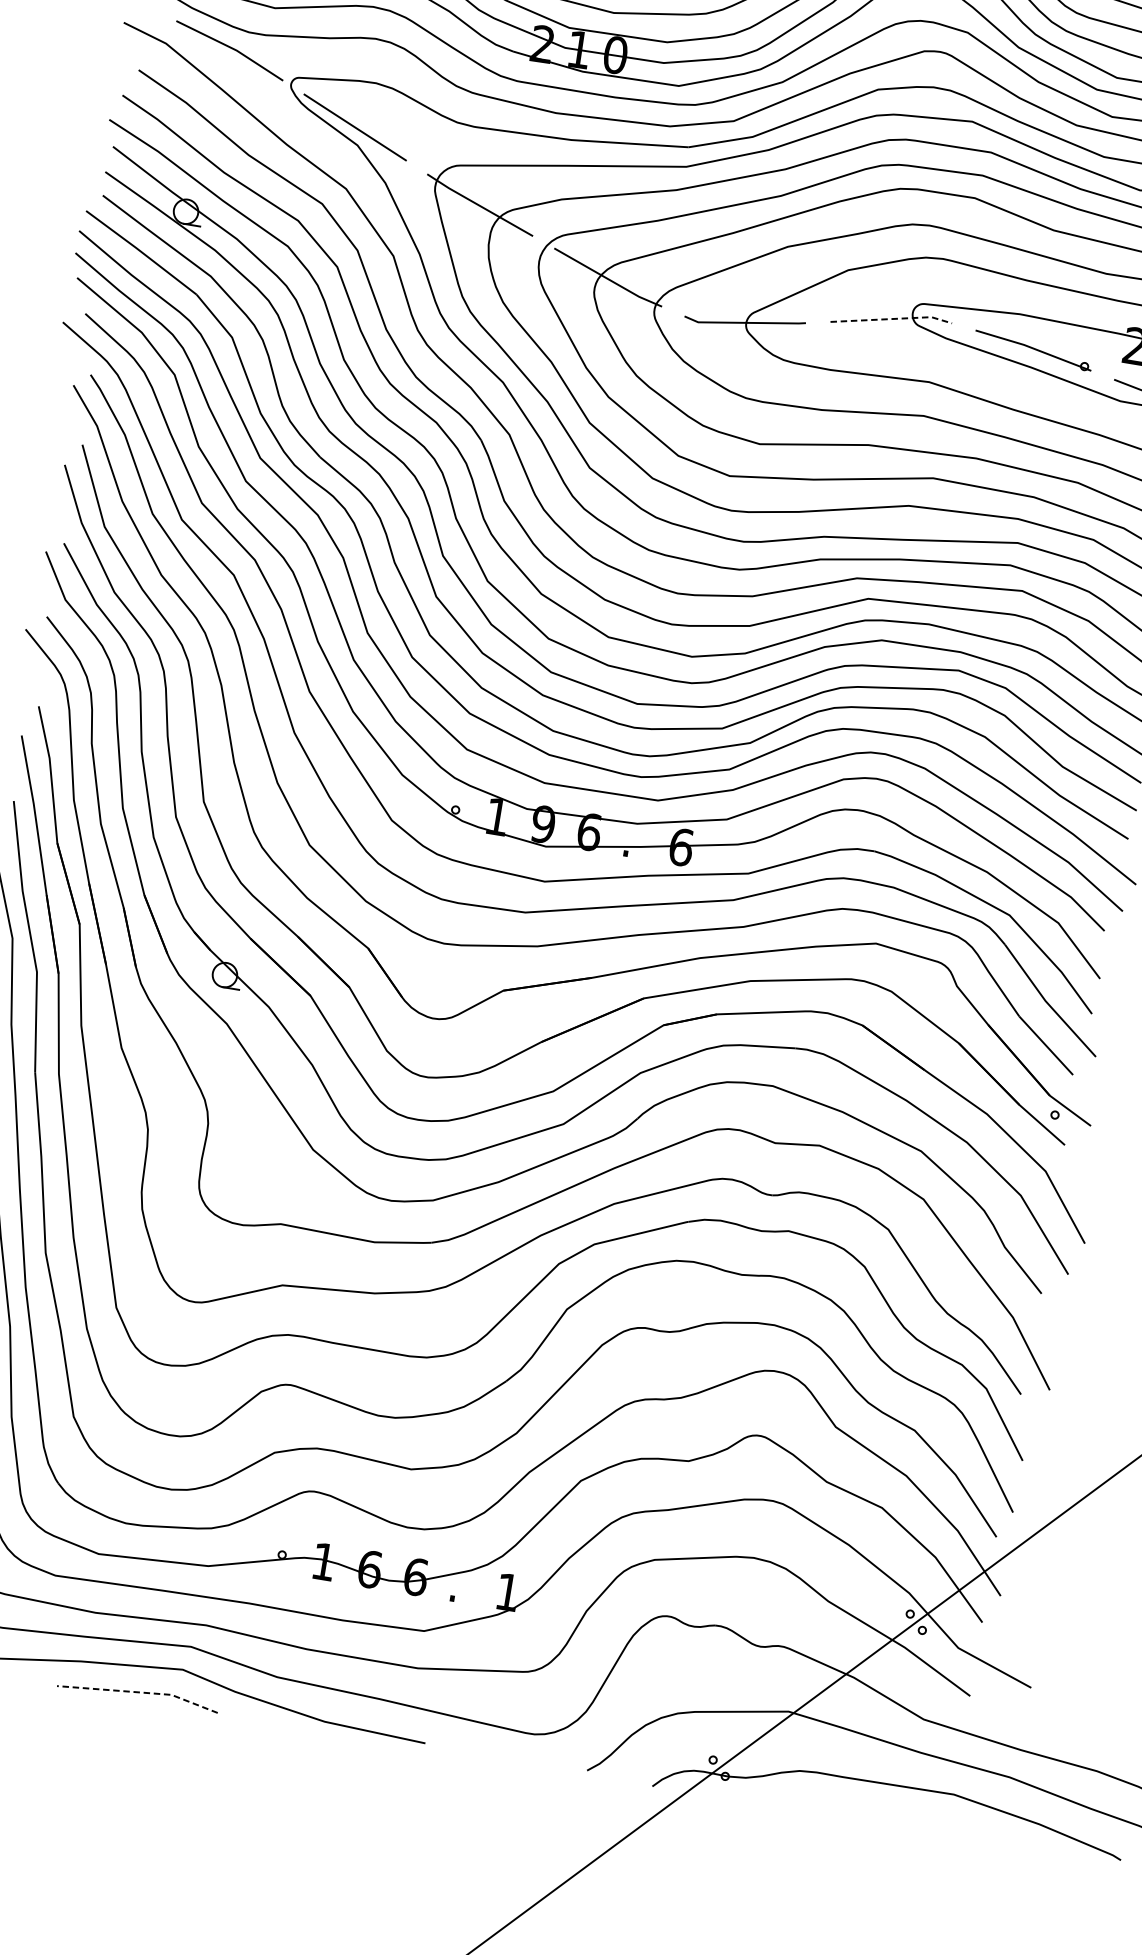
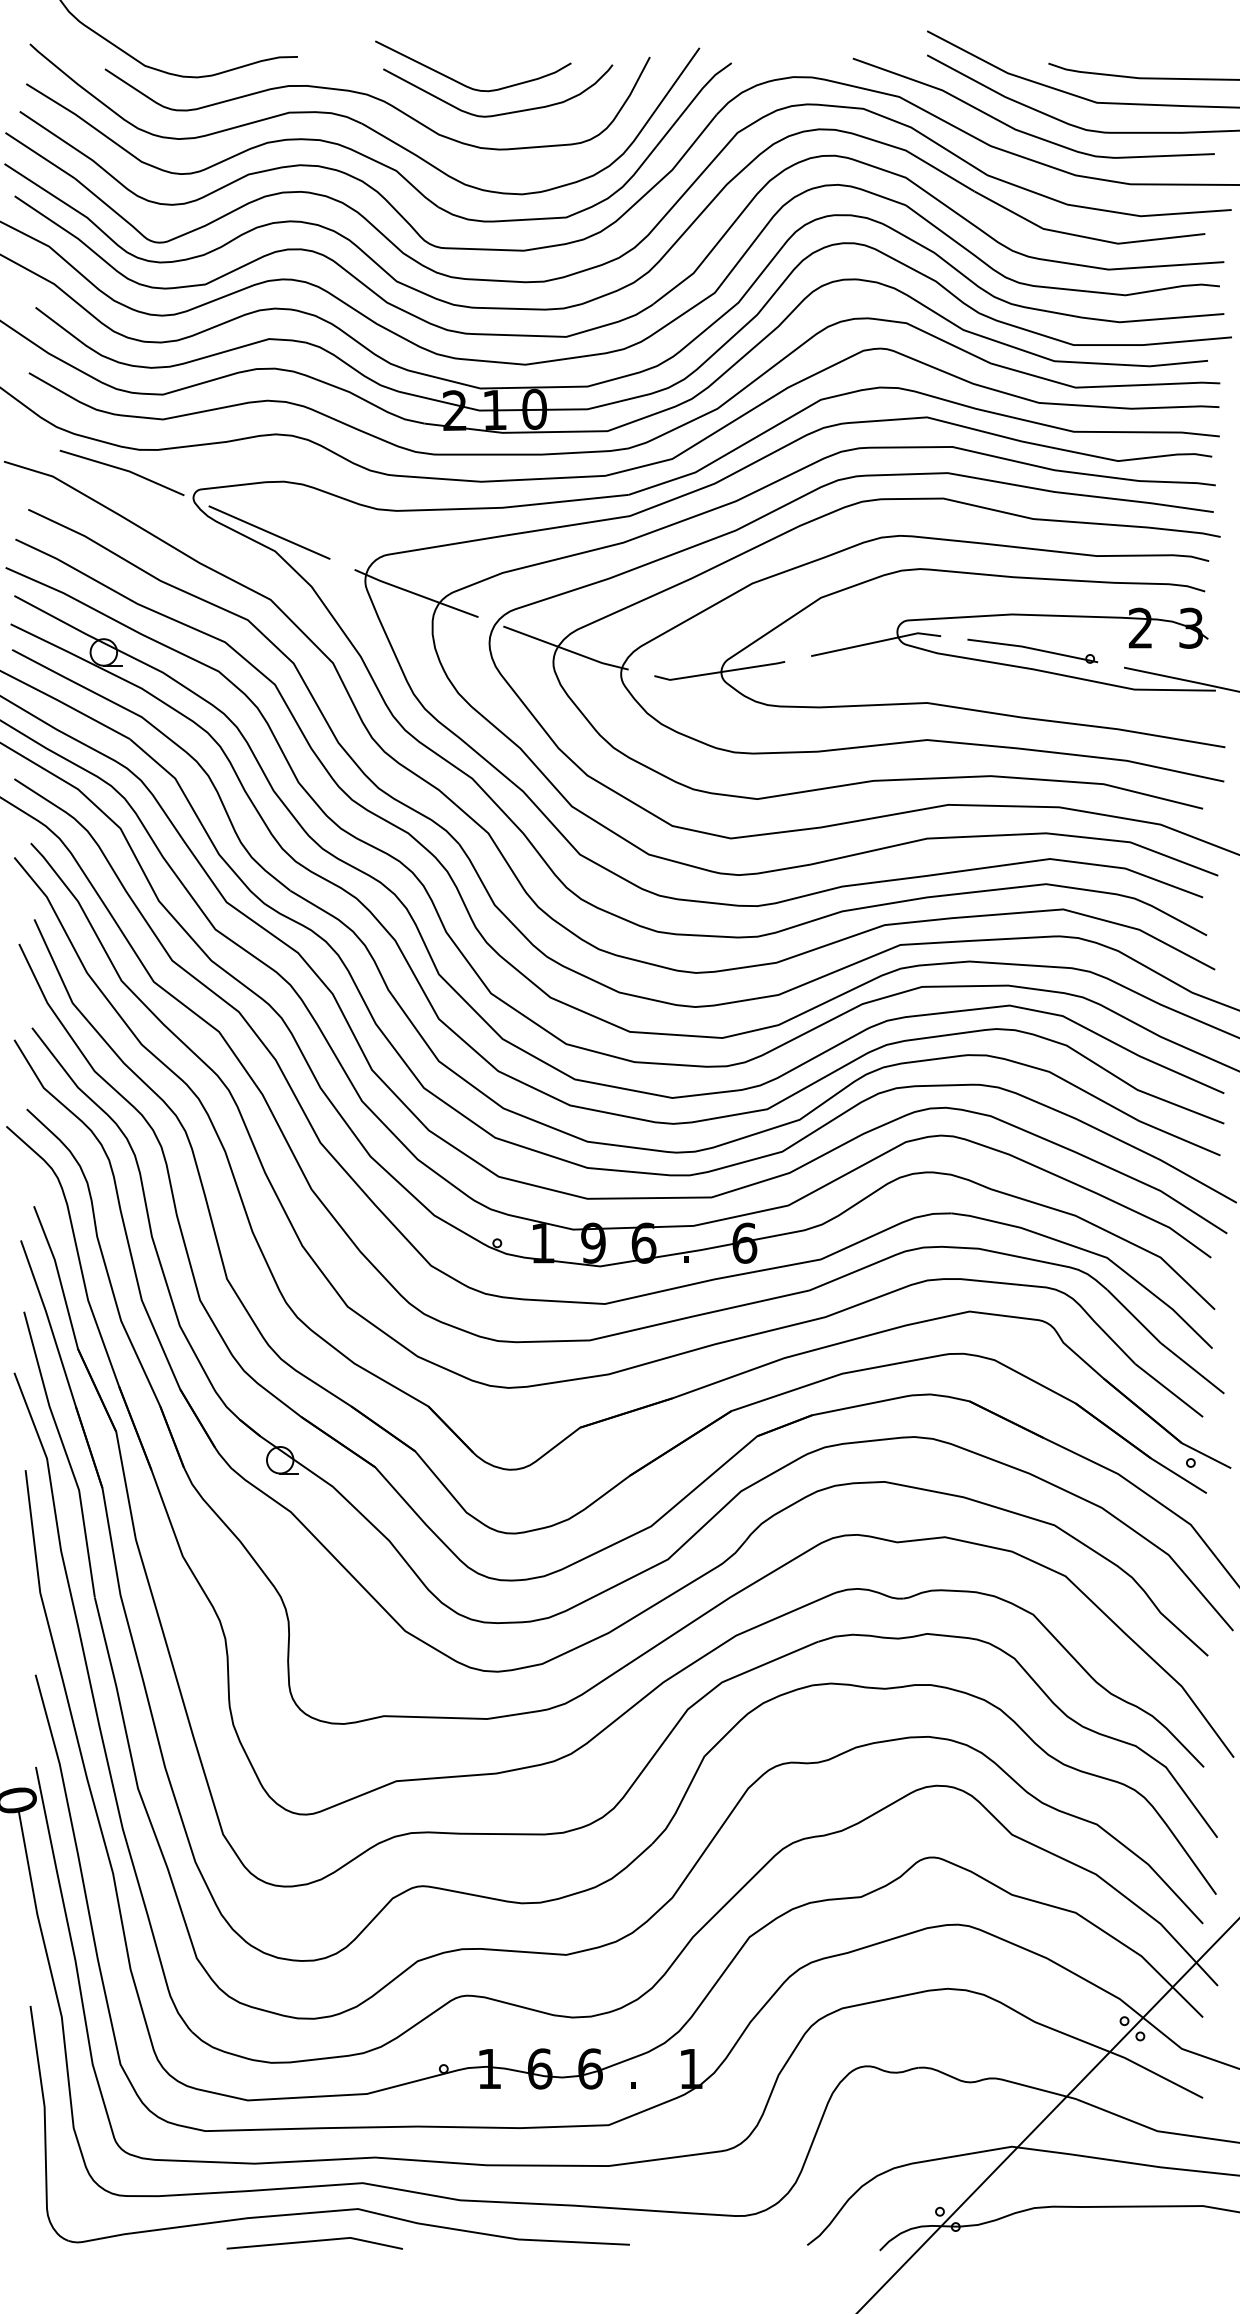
line: (893, 319) -> (877, 642), dashed -> solid
line: (139, 1692) -> (315, 2240), dashed -> solid

